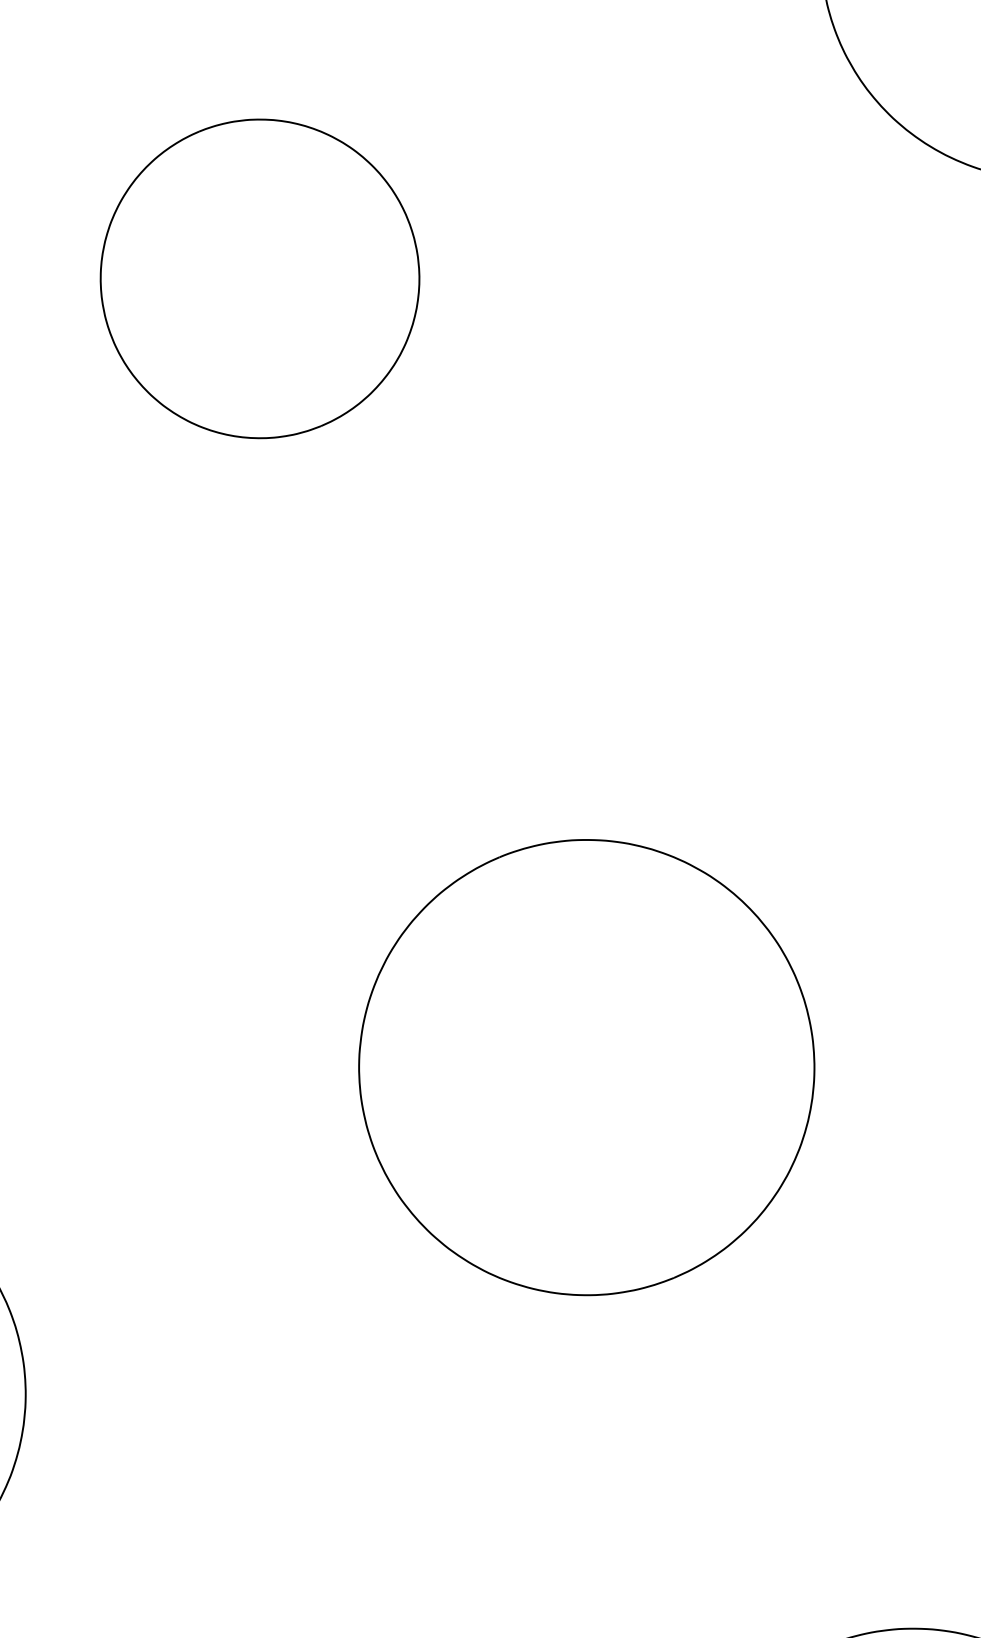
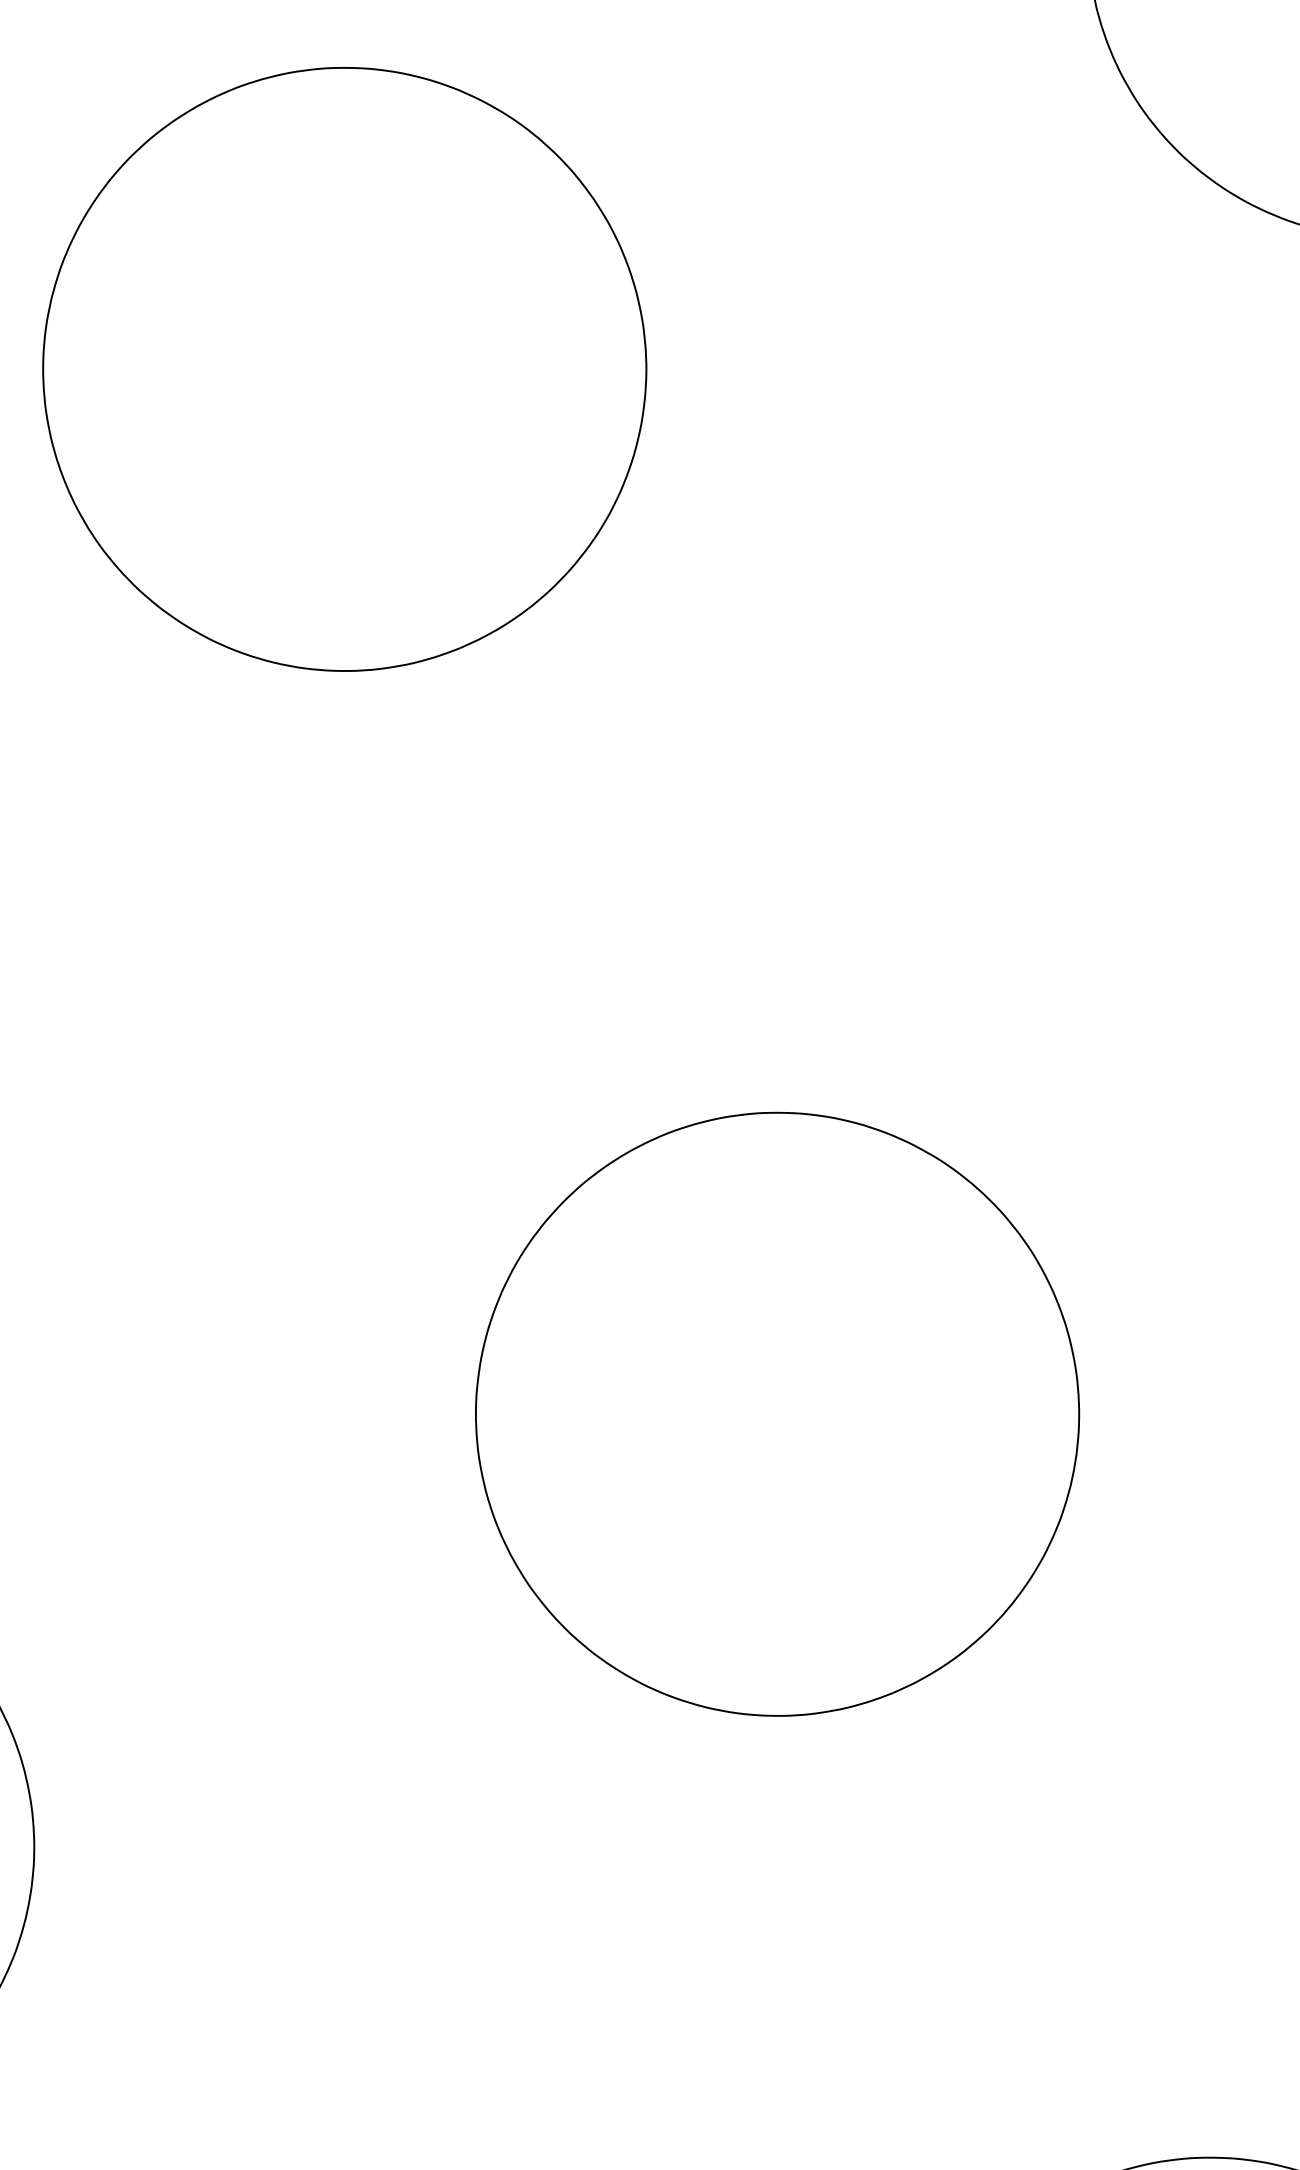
part: (259, 278) -> (343, 368), size x1.43

